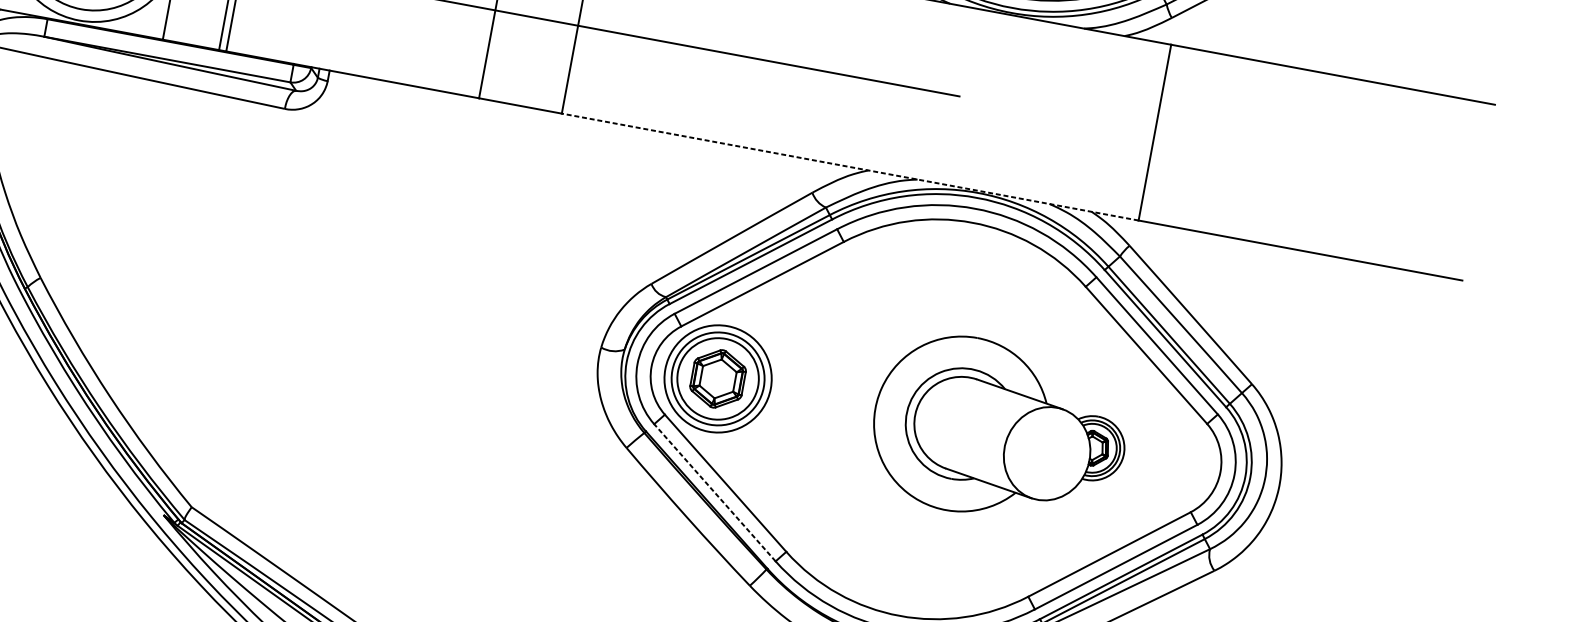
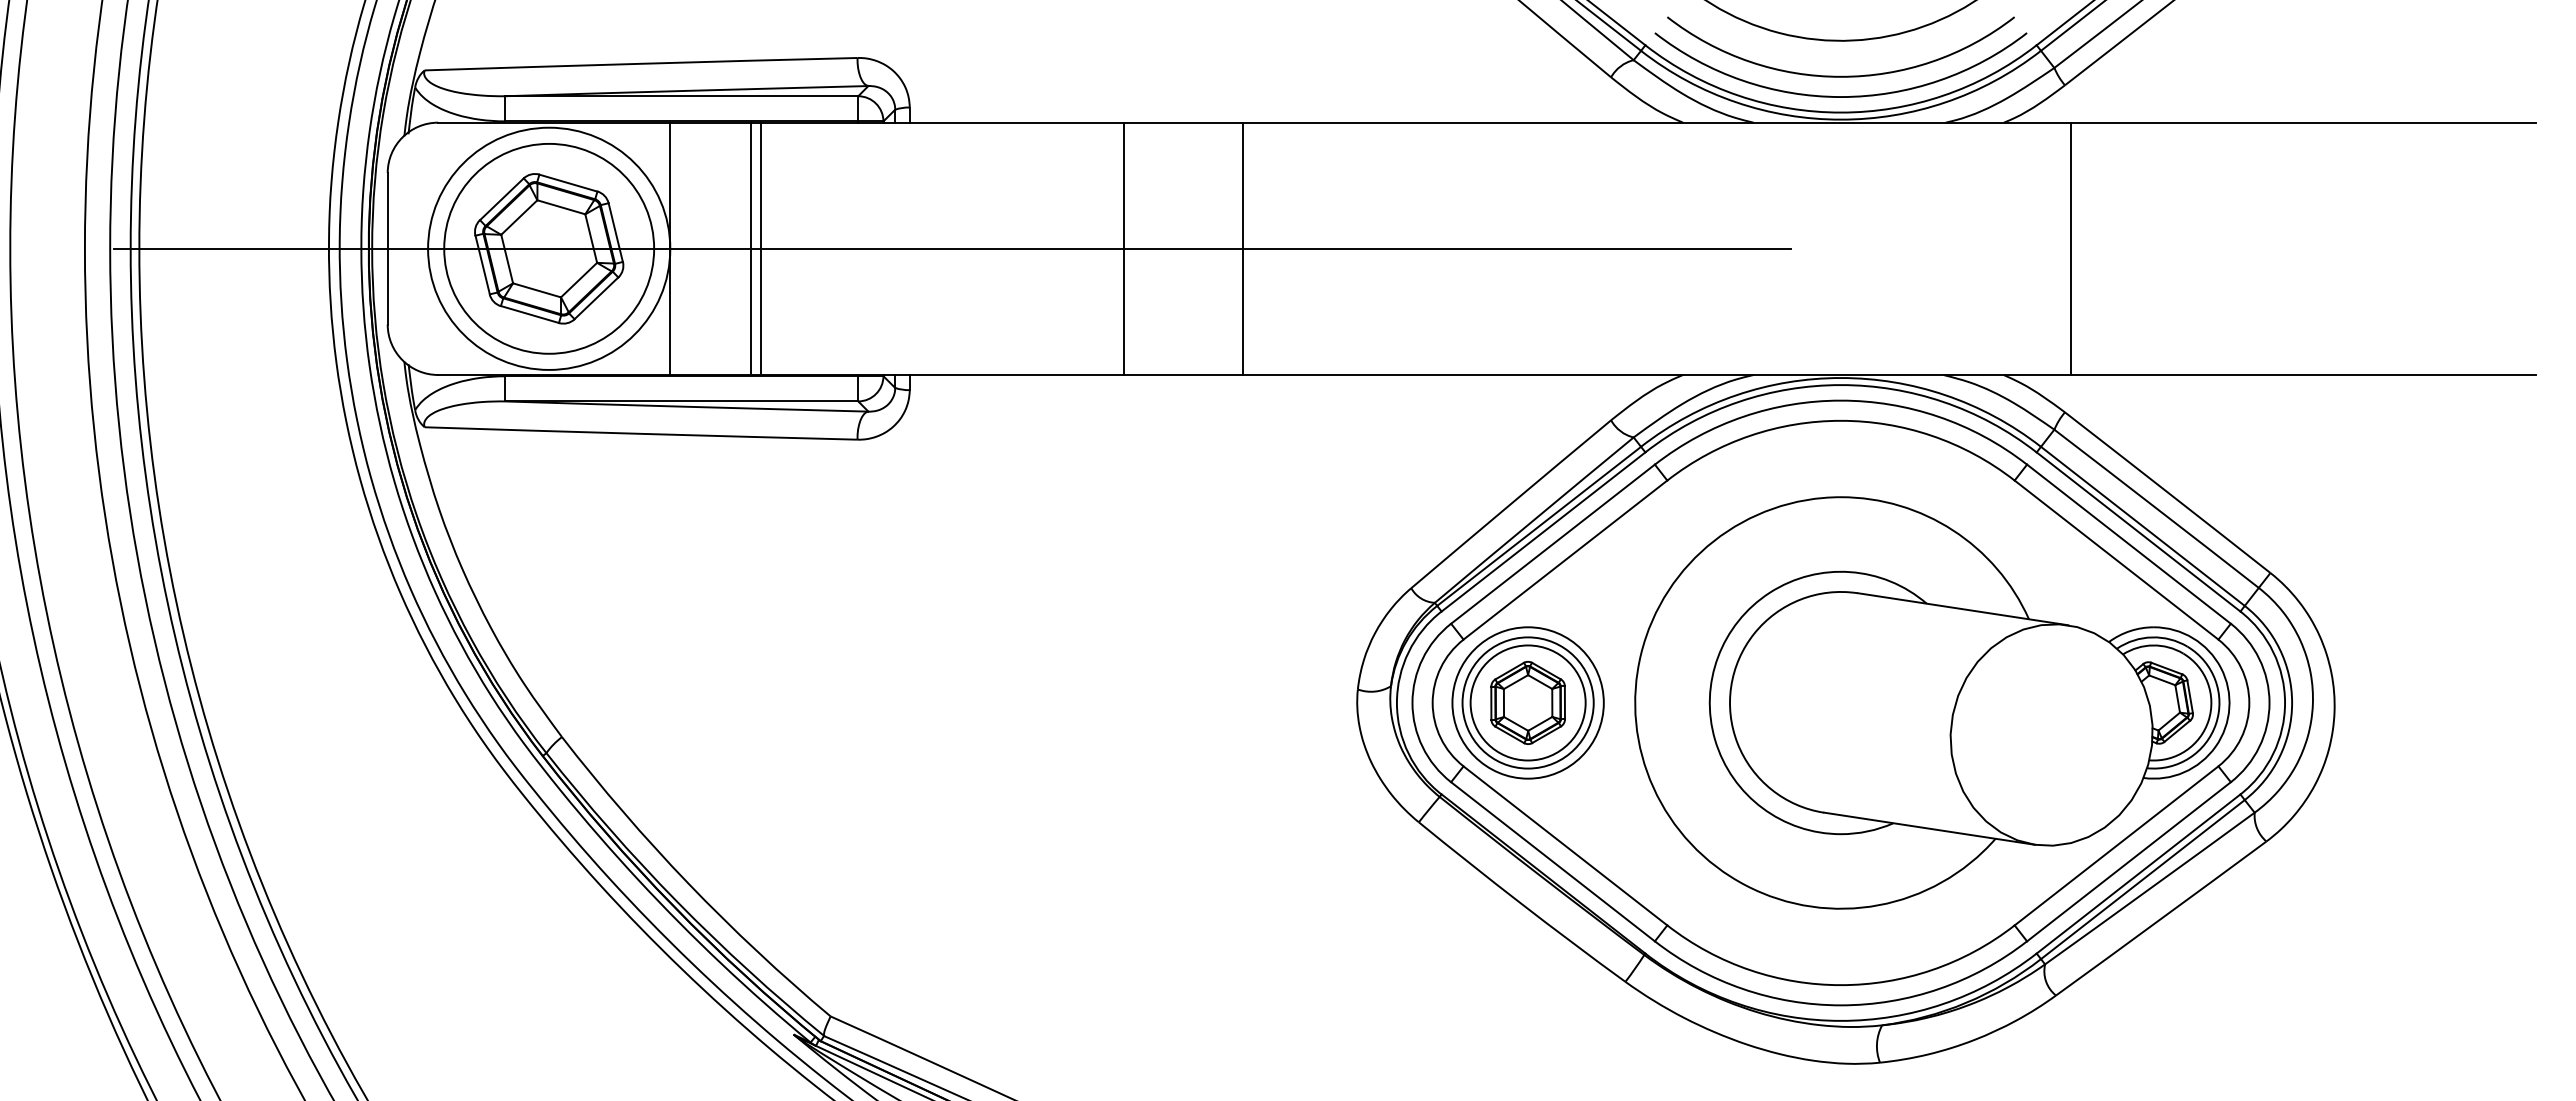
line: (850, 166) -> (1657, 374), dashed -> solid
part: (999, 430) -> (1932, 702), size x1.67
line: (714, 492) -> (1552, 861), dashed -> solid

